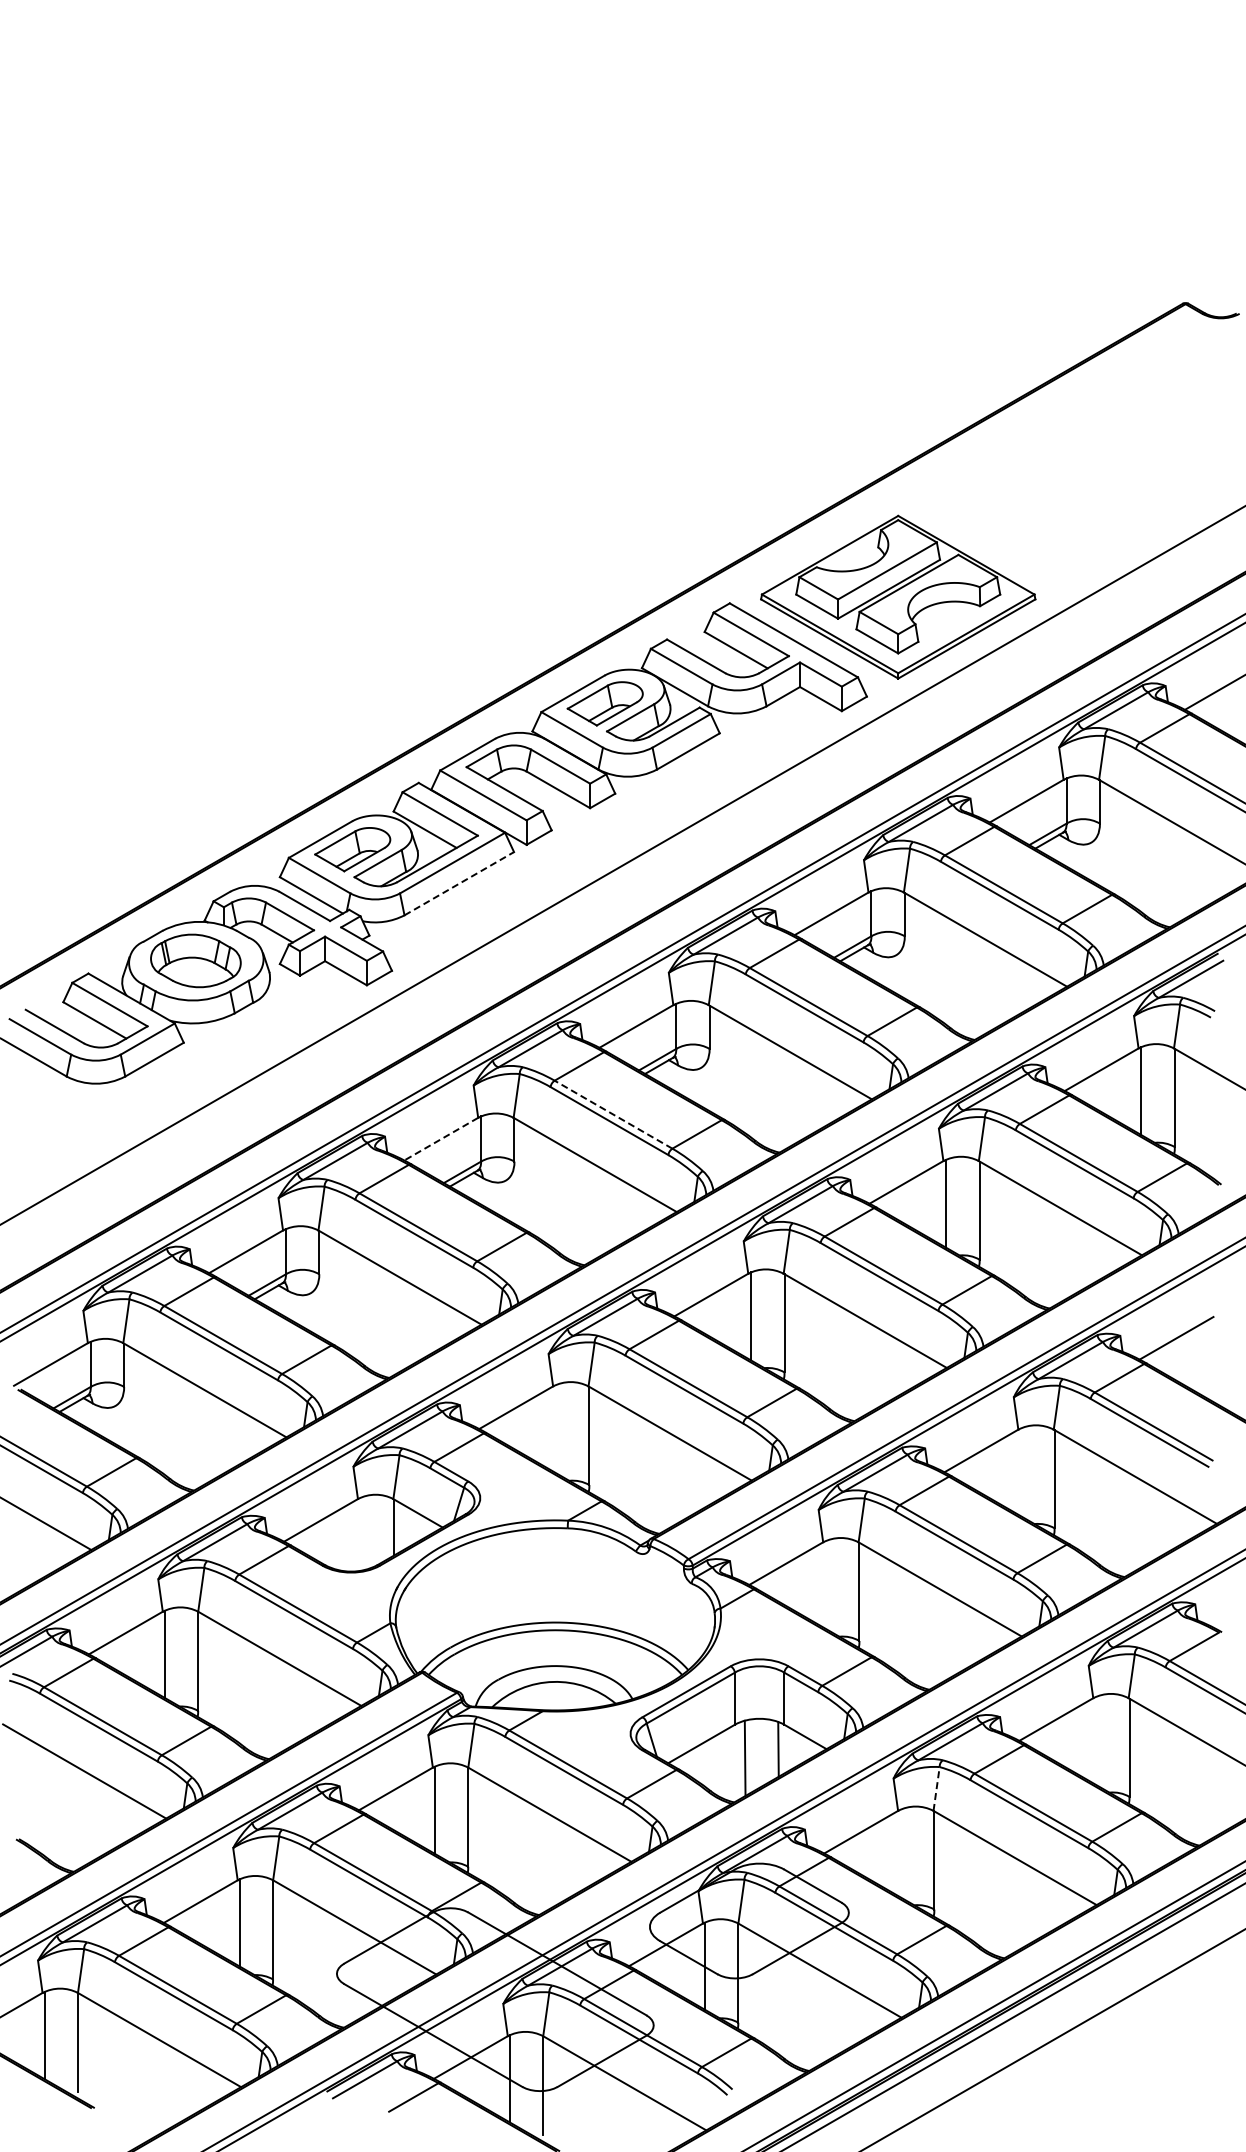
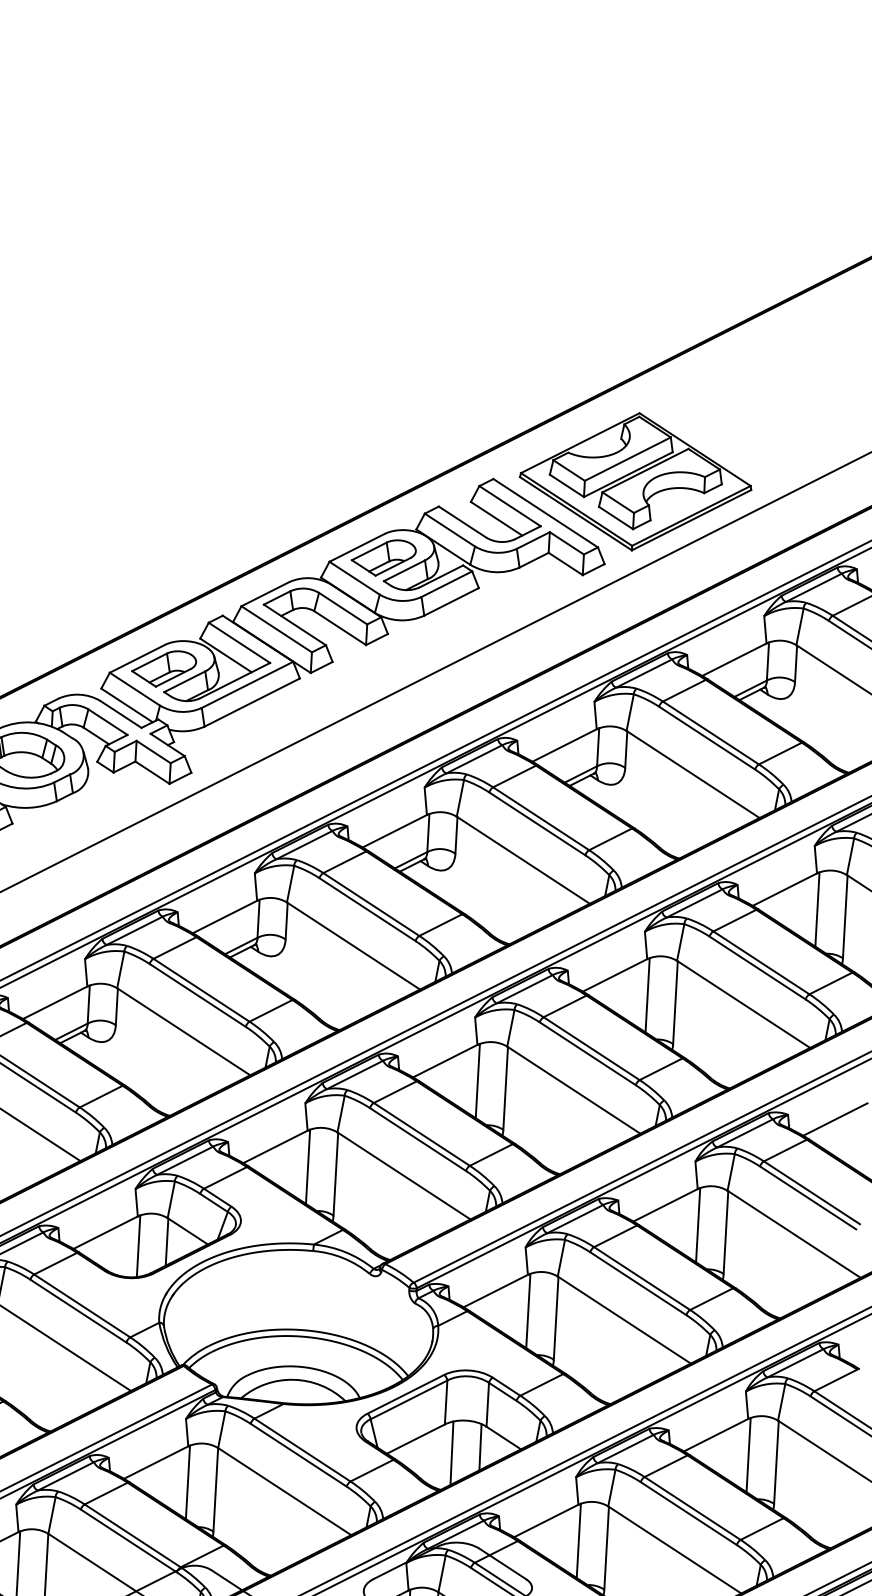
line: (459, 883) -> (252, 702), dashed -> solid
line: (613, 1114) -> (371, 904), dashed -> solid
line: (441, 1139) -> (225, 917), dashed -> solid
line: (555, 1428) -> (307, 1166), added
line: (1021, 1472) -> (698, 1225), added
line: (360, 1533) -> (138, 1245), added
line: (826, 1584) -> (528, 1310), added
line: (1096, 1740) -> (748, 1454), added
line: (936, 1788) -> (611, 1487), dashed -> solid
line: (900, 1853) -> (578, 1540), added

